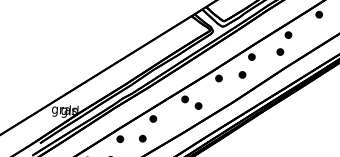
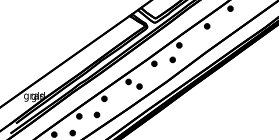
part: (280, 51) -> (201, 39), removed

